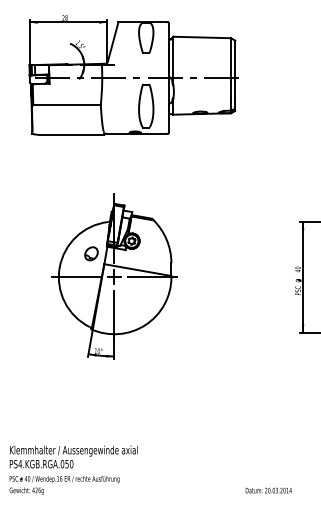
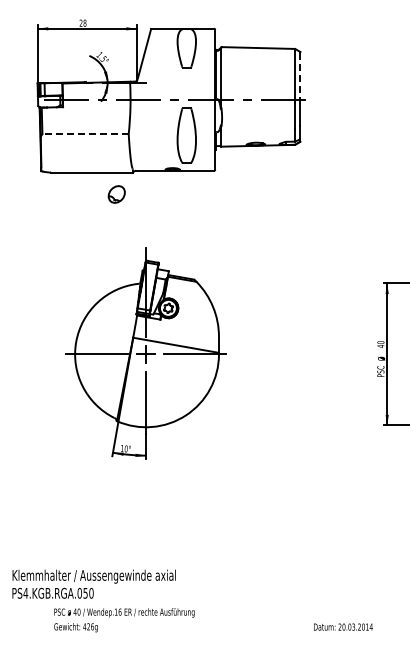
line: (235, 62) -> (300, 79), solid -> dashed
line: (66, 105) -> (85, 134), solid -> dashed
part: (91, 253) -> (116, 194), moved
text: (64, 485) -> (124, 620), moved

